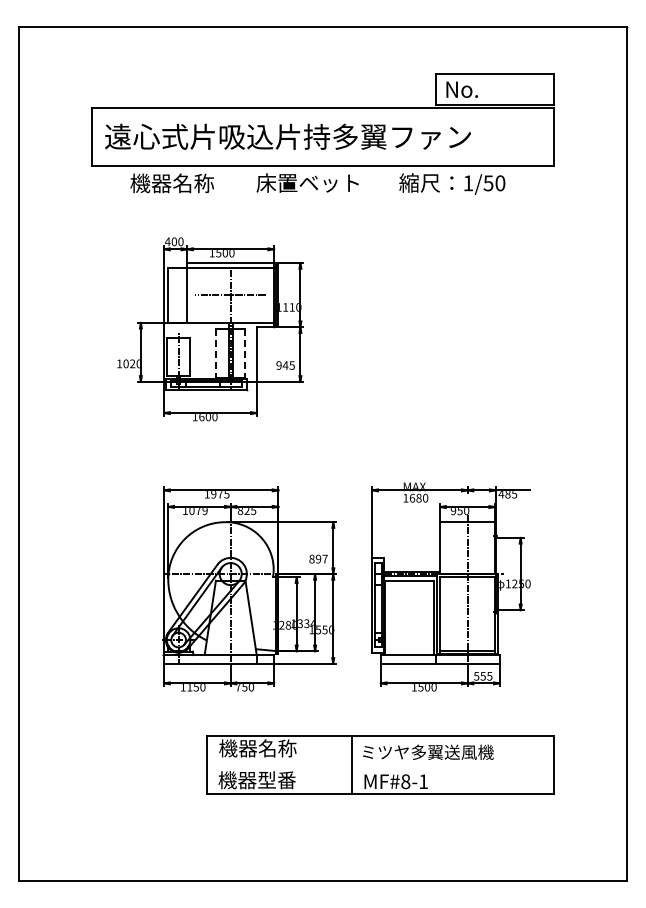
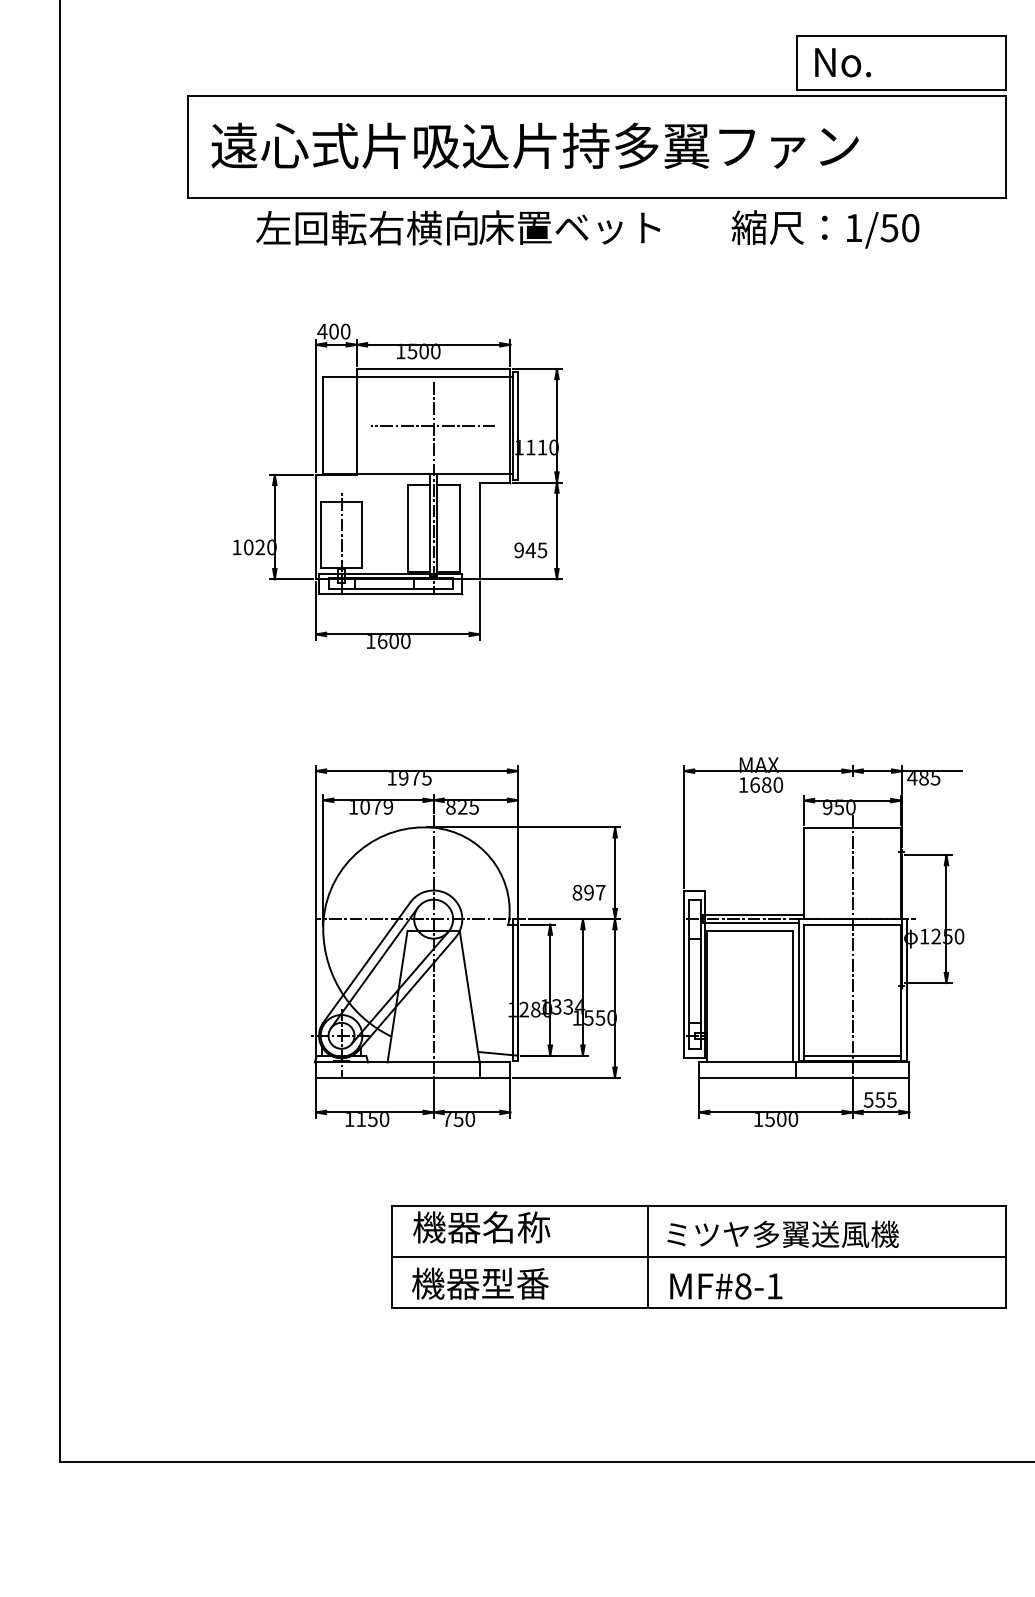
text: (192, 183) -> (366, 228), 機器名称 -> 左回転右横向
line: (215, 353) -> (406, 529), dashed -> solid
line: (245, 353) -> (459, 529), dashed -> solid
line: (380, 765) -> (698, 1257), added

